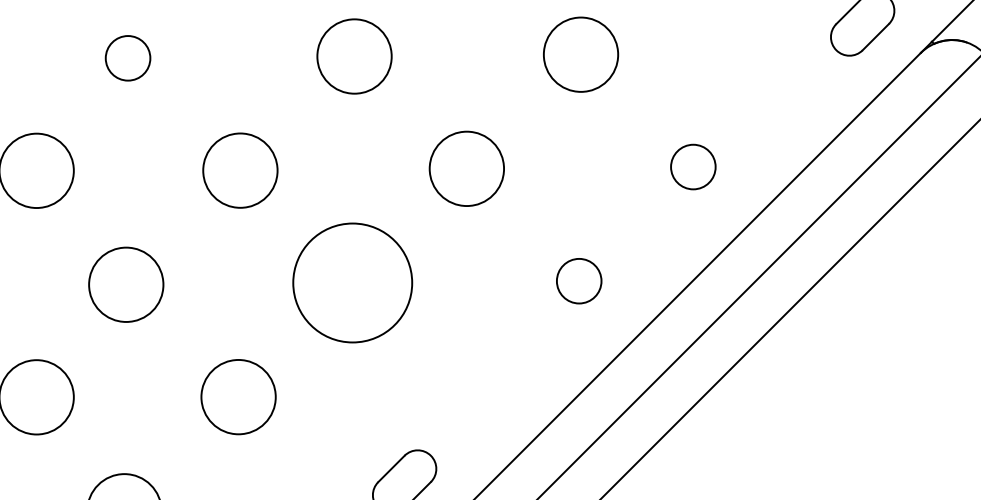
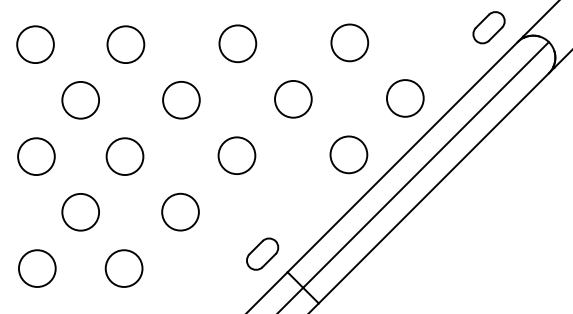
circle: (127, 57) -> (125, 44), size x1.67
circle: (691, 167) -> (404, 98), size x1.67
circle: (578, 280) -> (348, 154), size x1.67
circle: (351, 282) -> (236, 155), size x0.62

